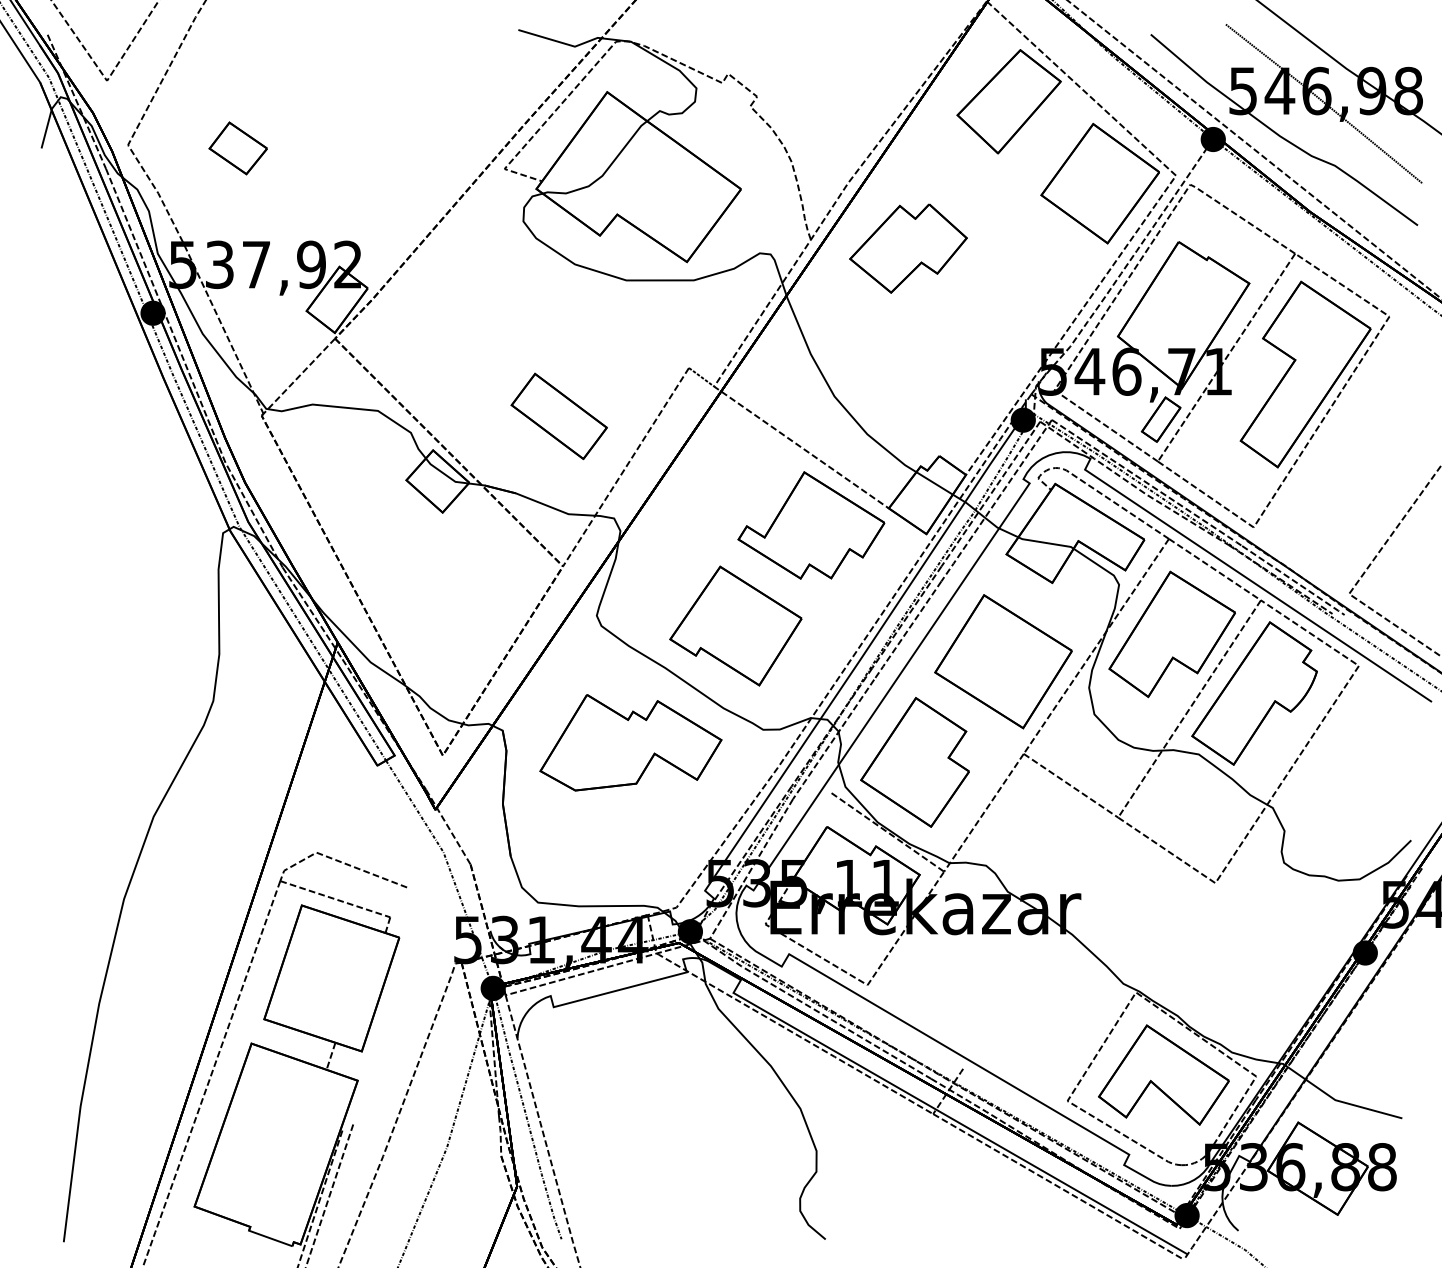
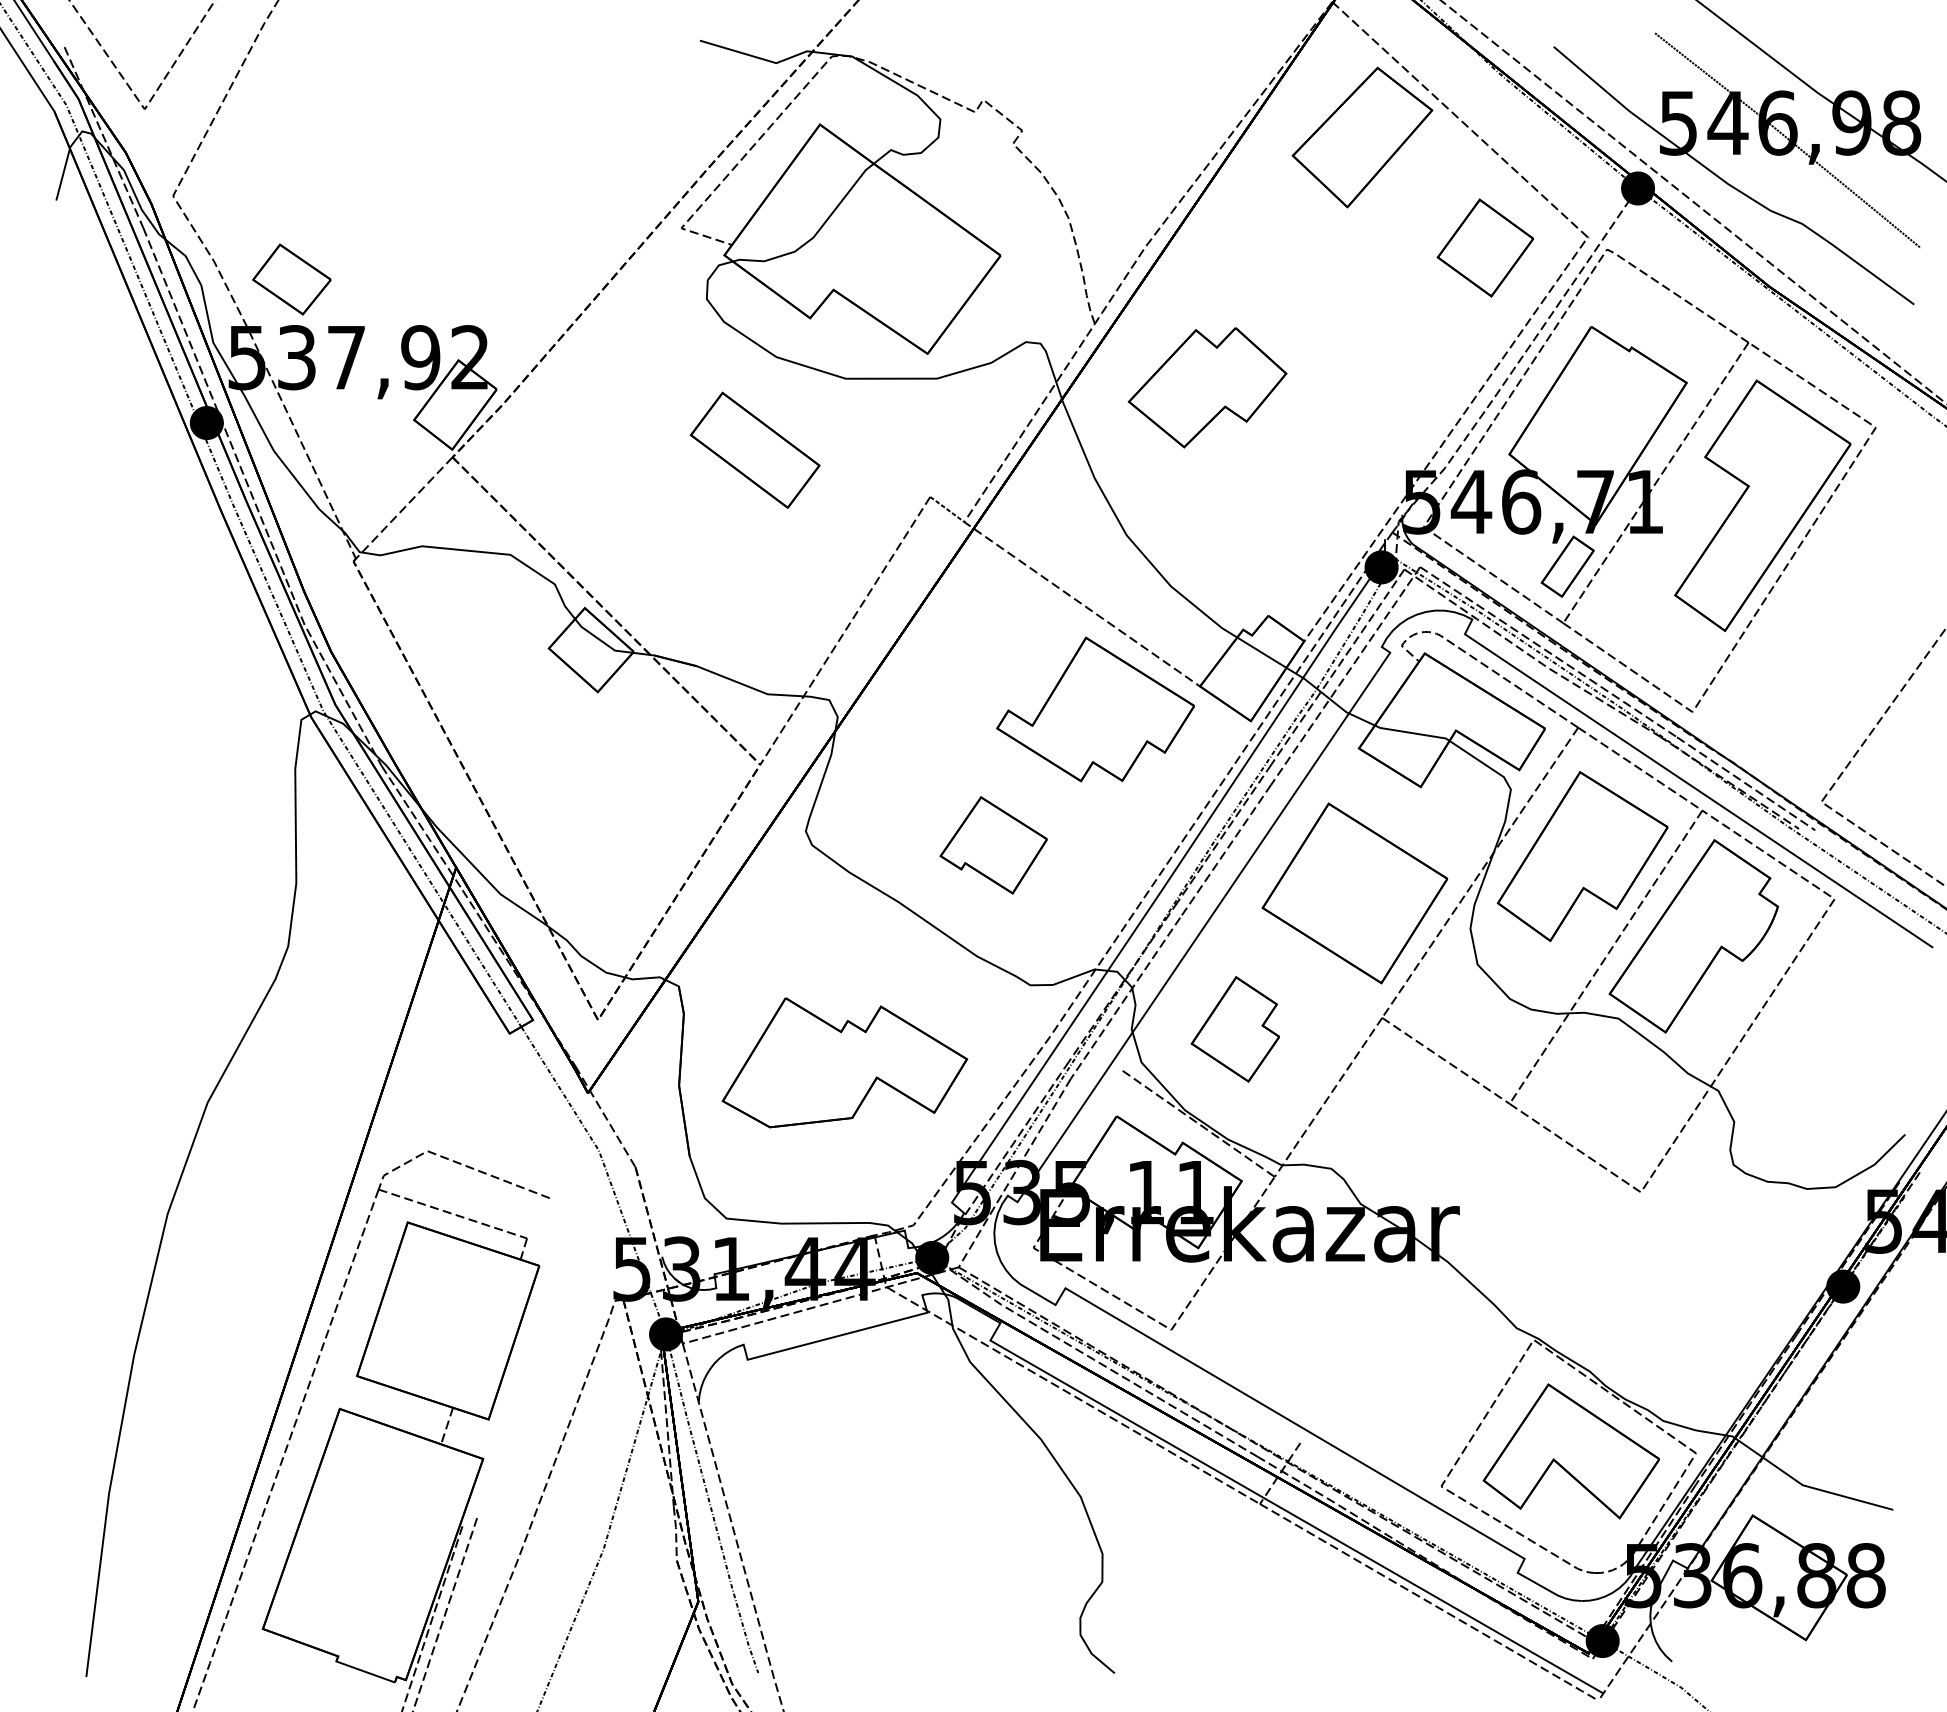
part: (237, 148) -> (291, 279), moved
part: (1100, 183) -> (1485, 247), size x0.6
part: (908, 248) -> (1207, 387), moved
part: (558, 415) -> (754, 449), moved
part: (735, 626) -> (993, 845), size x0.6
part: (630, 742) -> (844, 1062), moved
part: (915, 762) -> (1235, 1029), size x0.6

